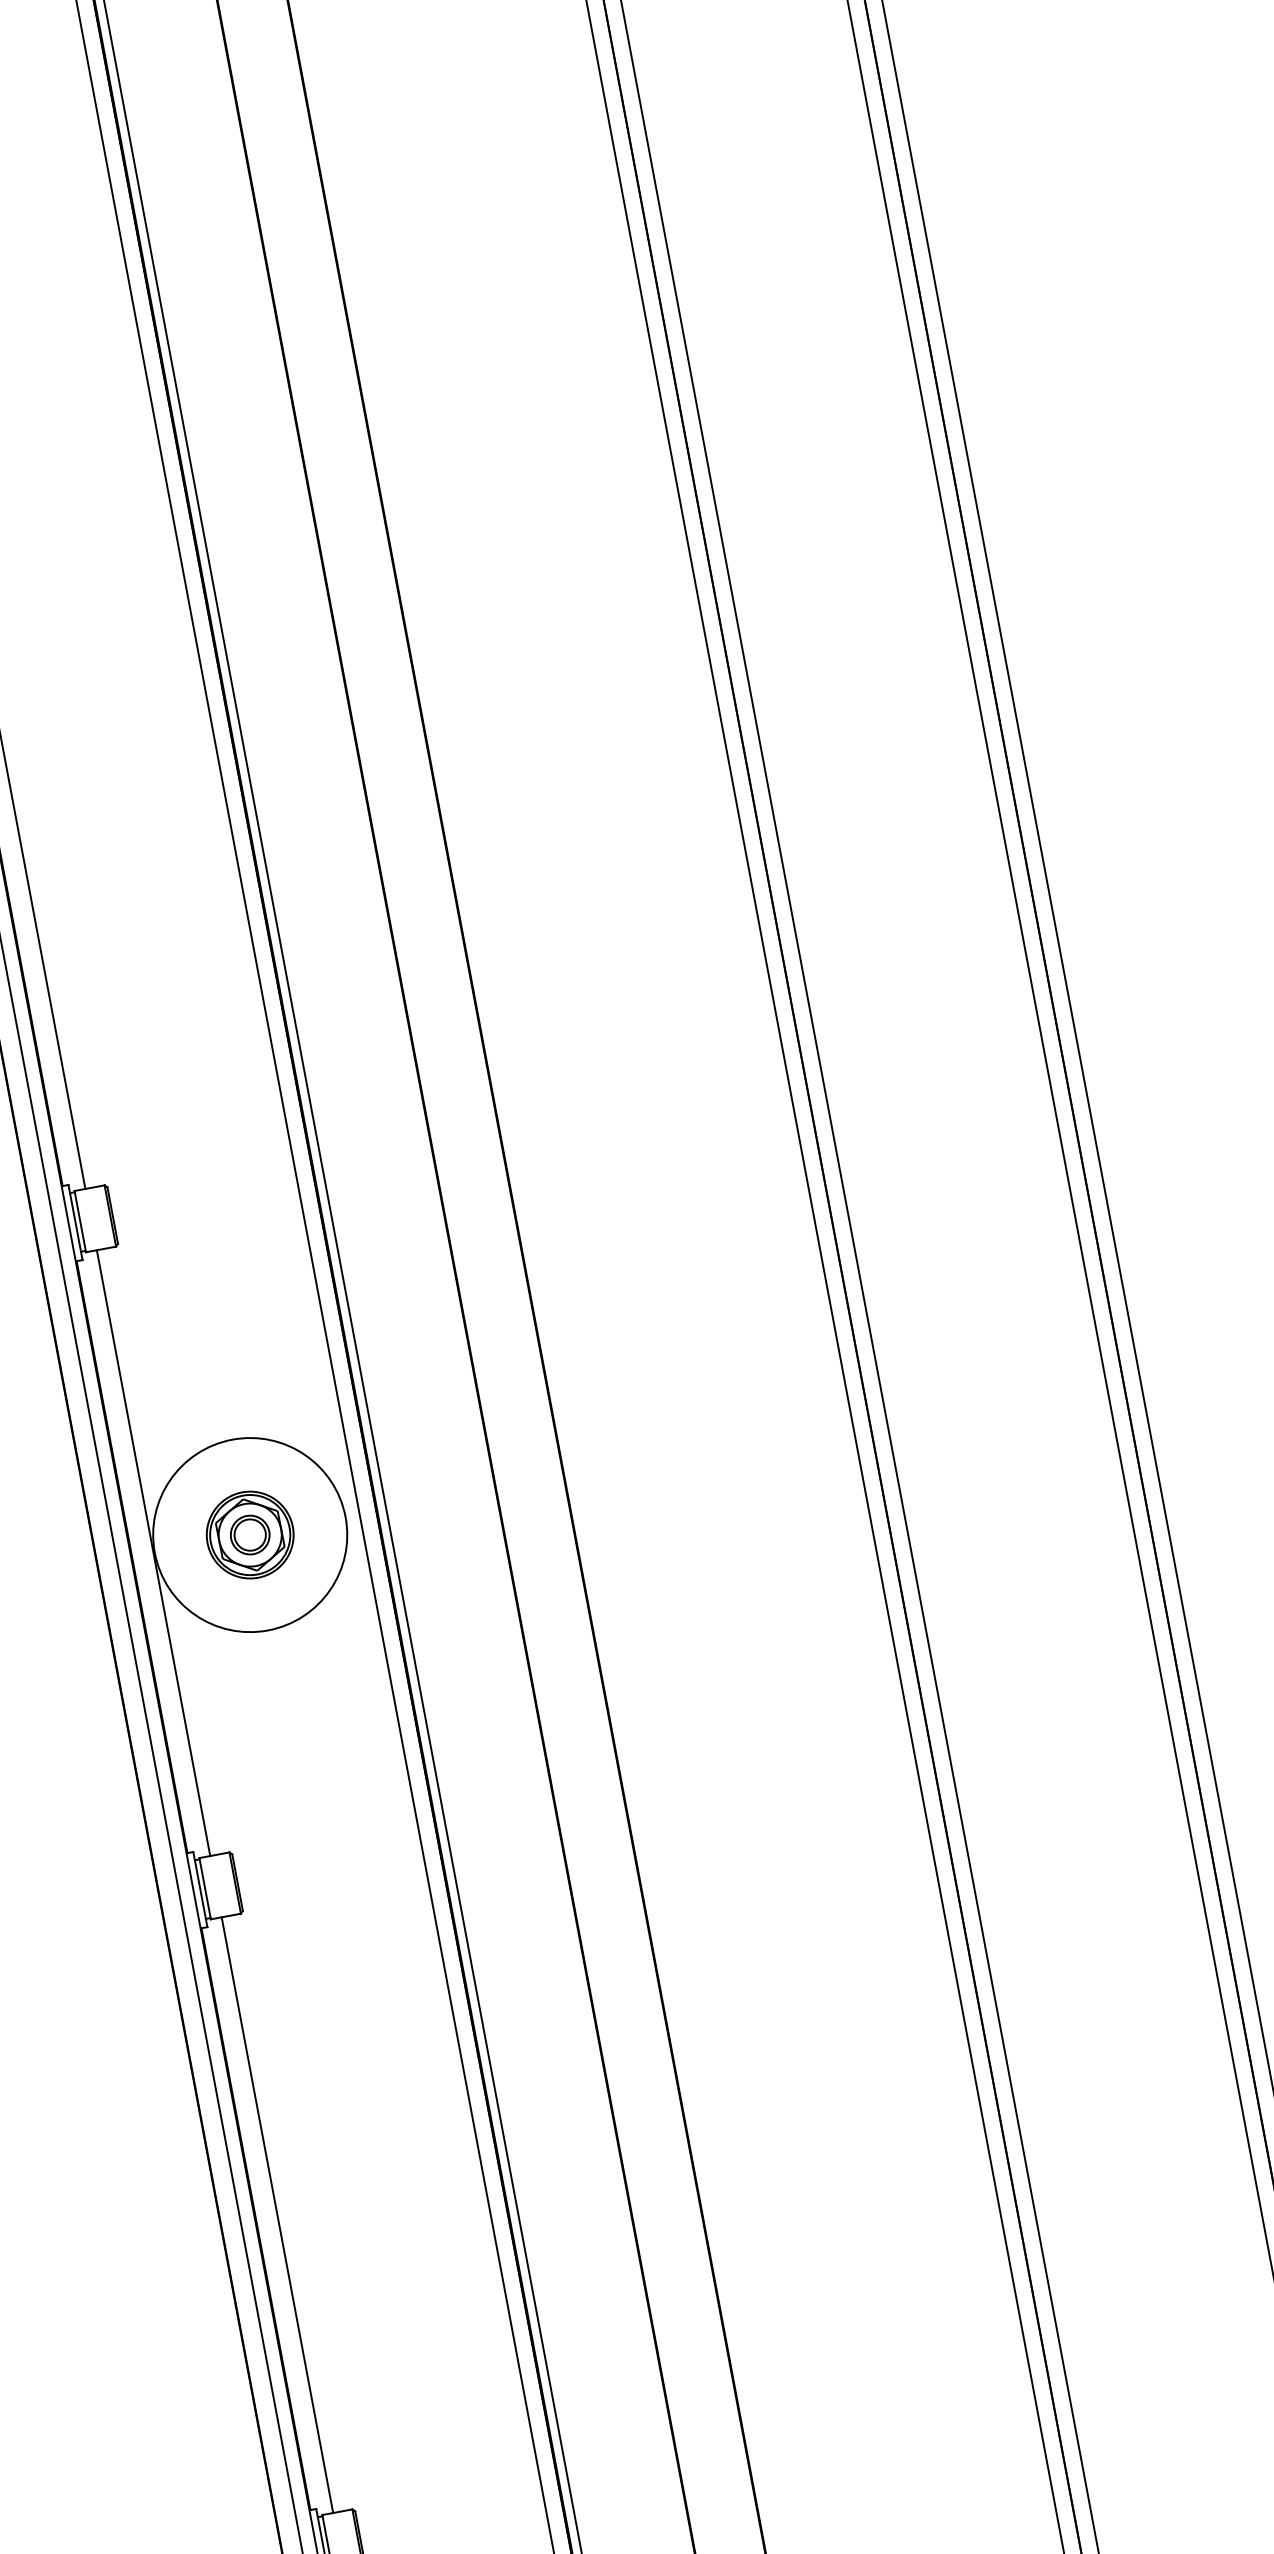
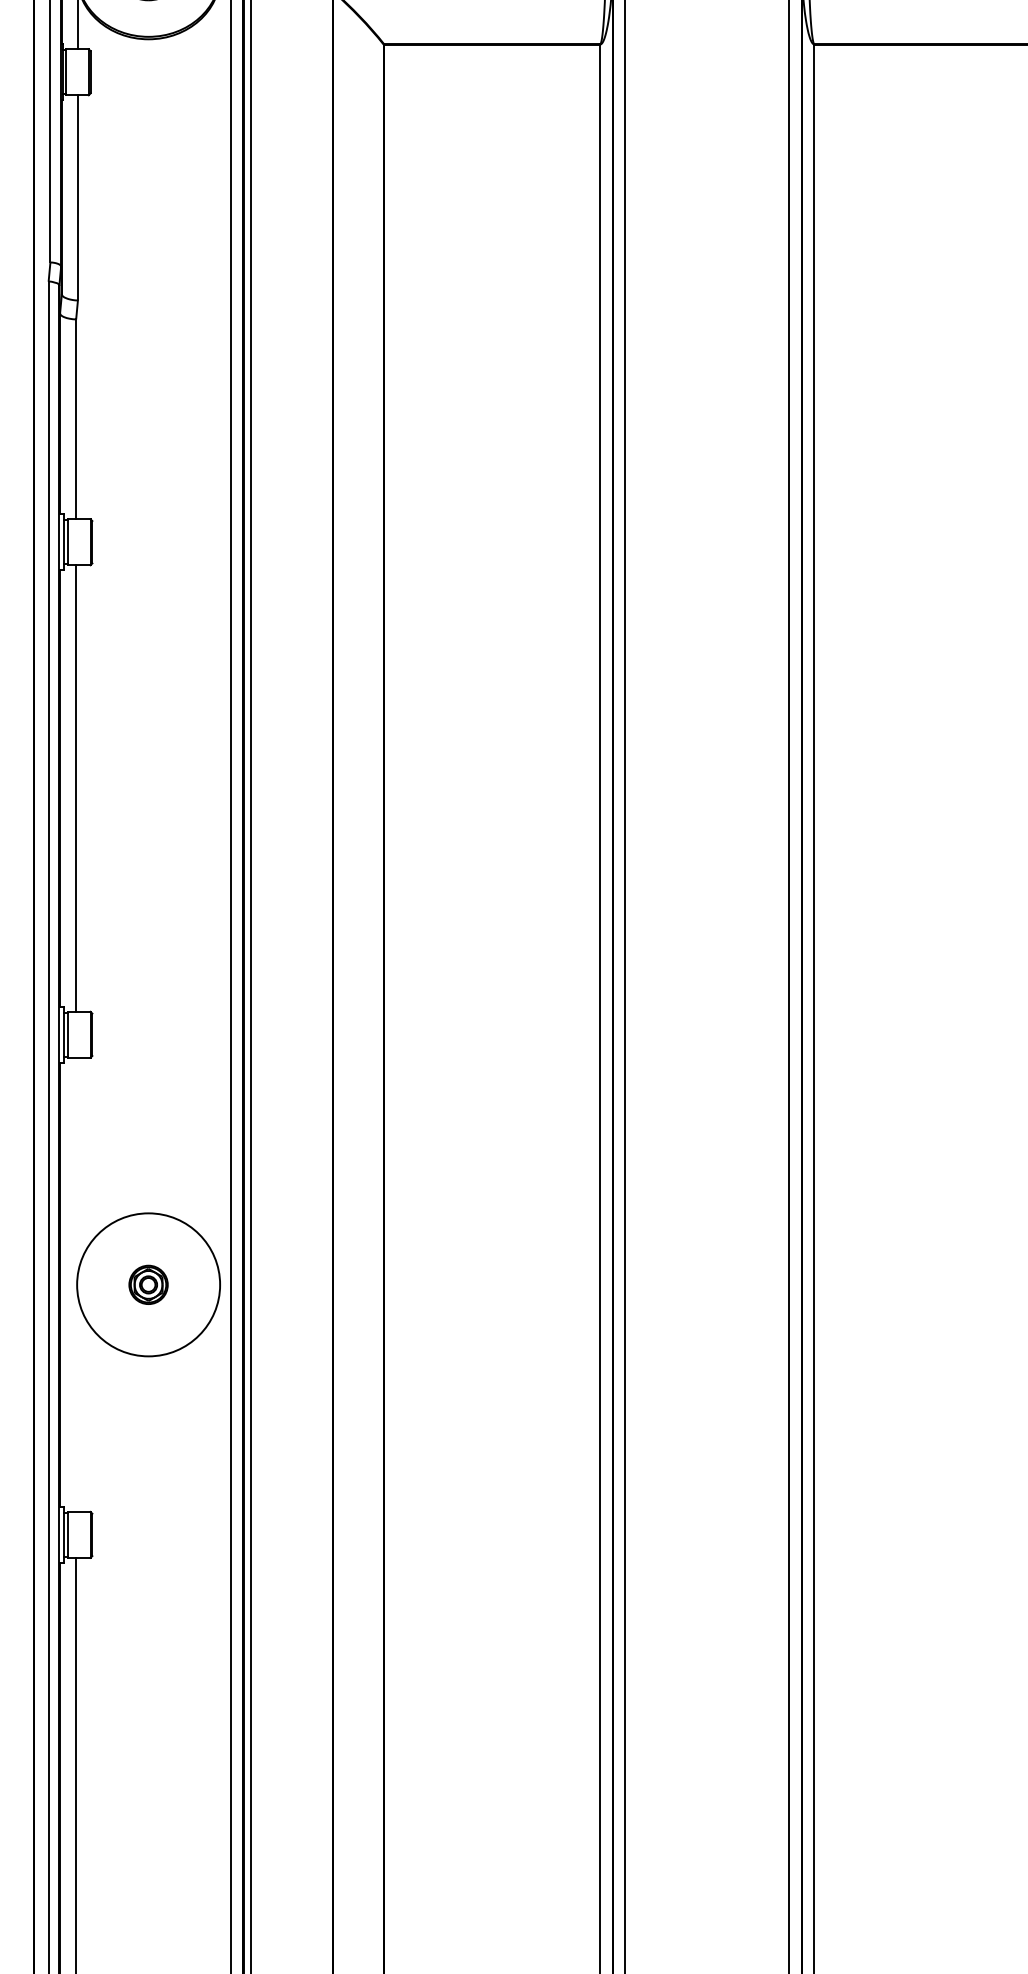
part: (249, 1534) -> (148, 1284), size x0.6
line: (153, 1552) -> (76, 1284), removed

